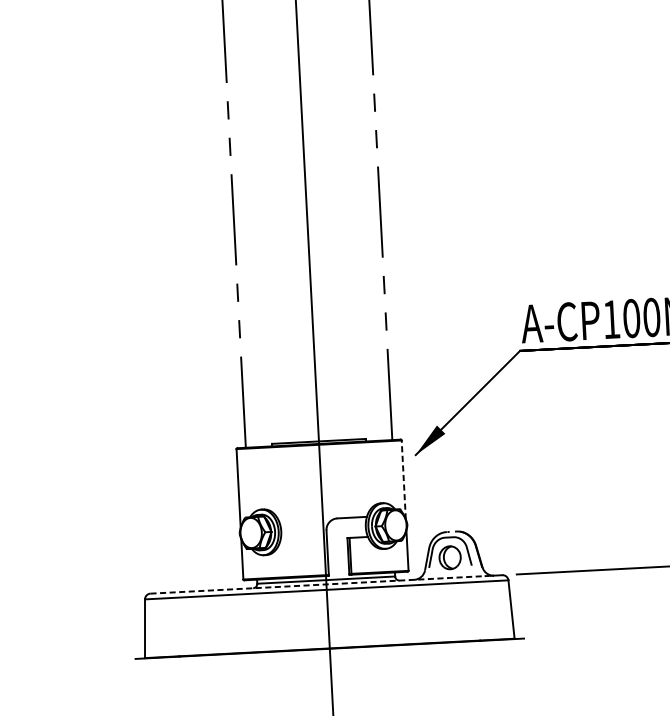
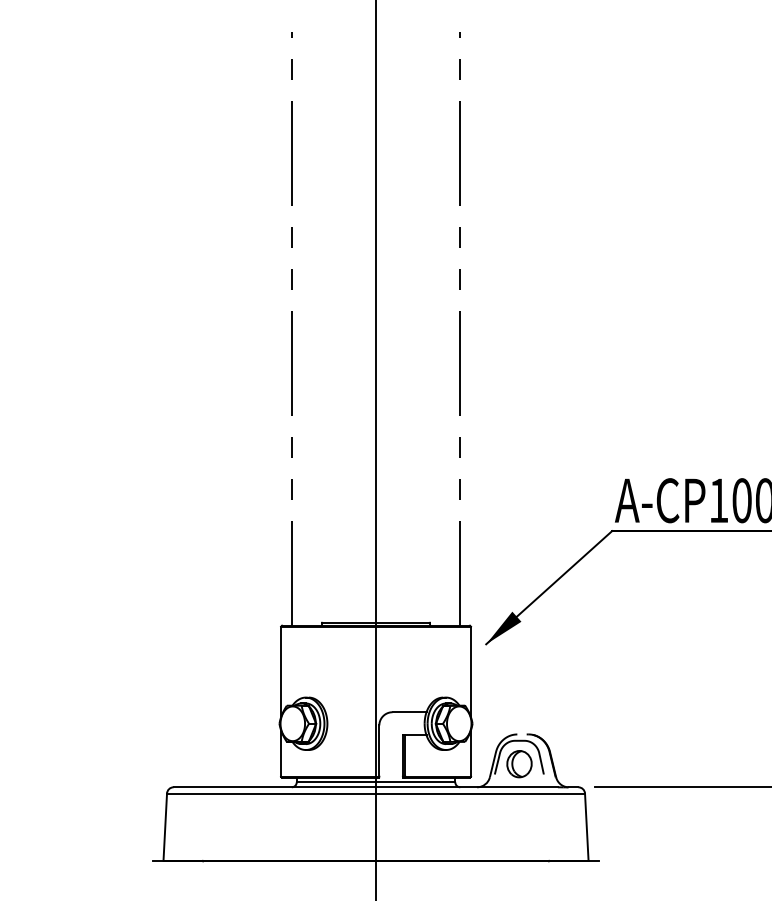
line: (404, 479) -> (471, 671), dashed -> solid
line: (318, 585) -> (366, 787), dashed -> solid

